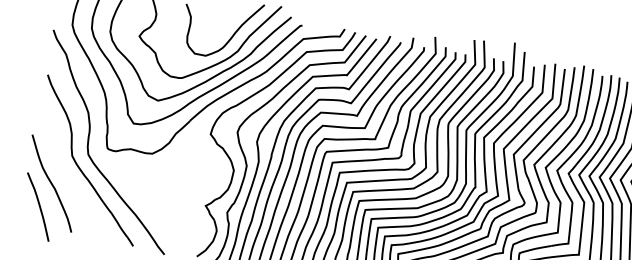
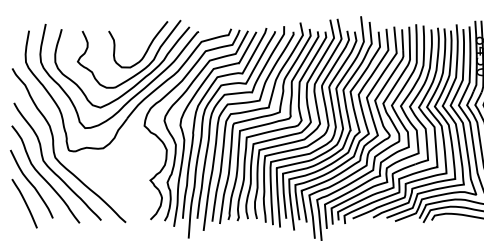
curve: (68, 176) -> (43, 176), added

